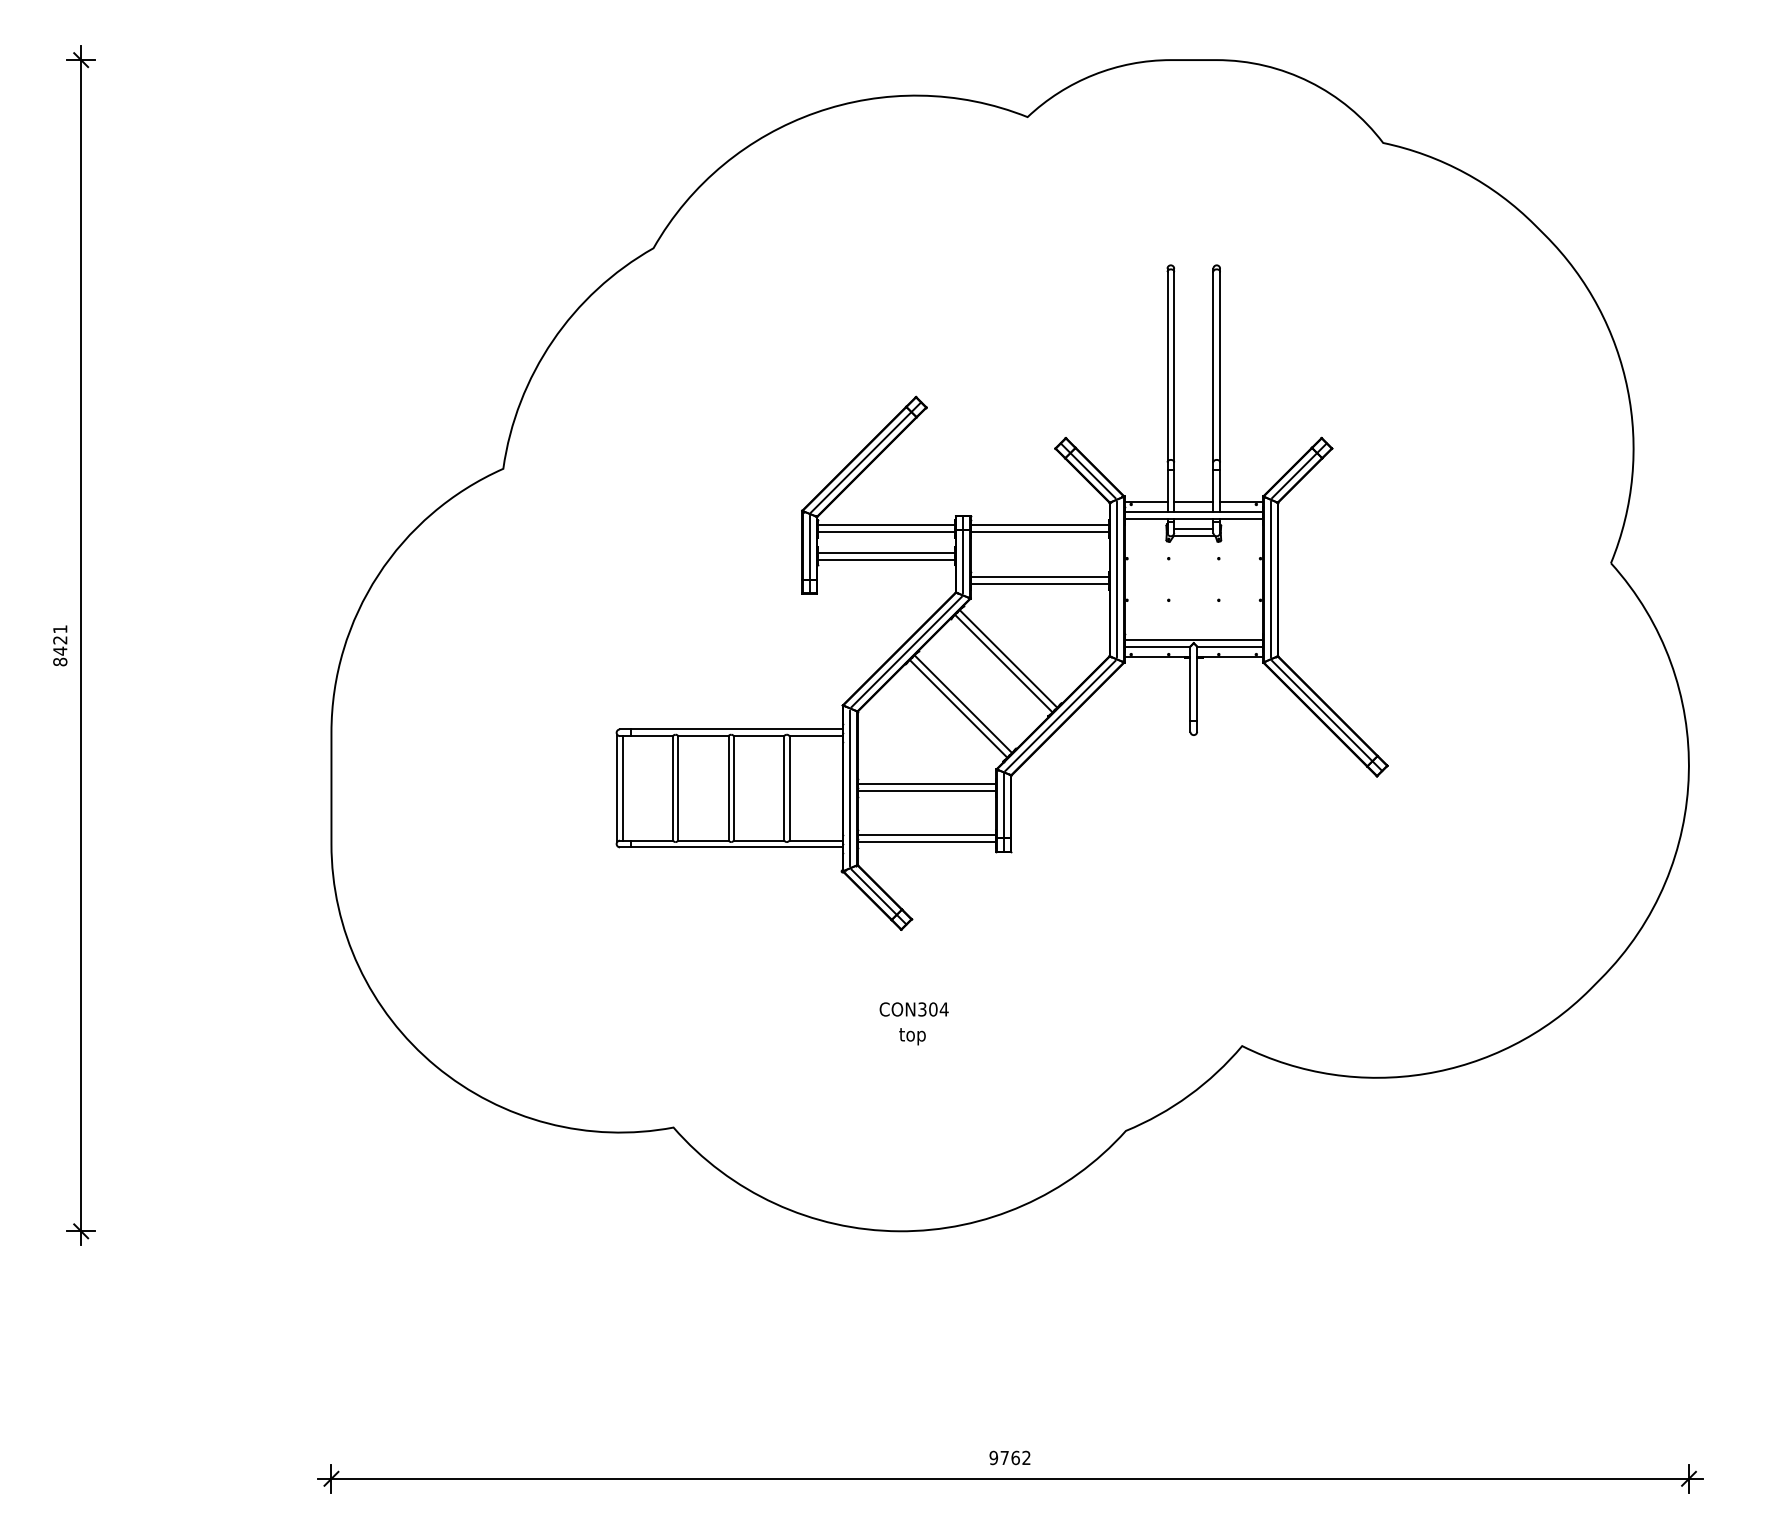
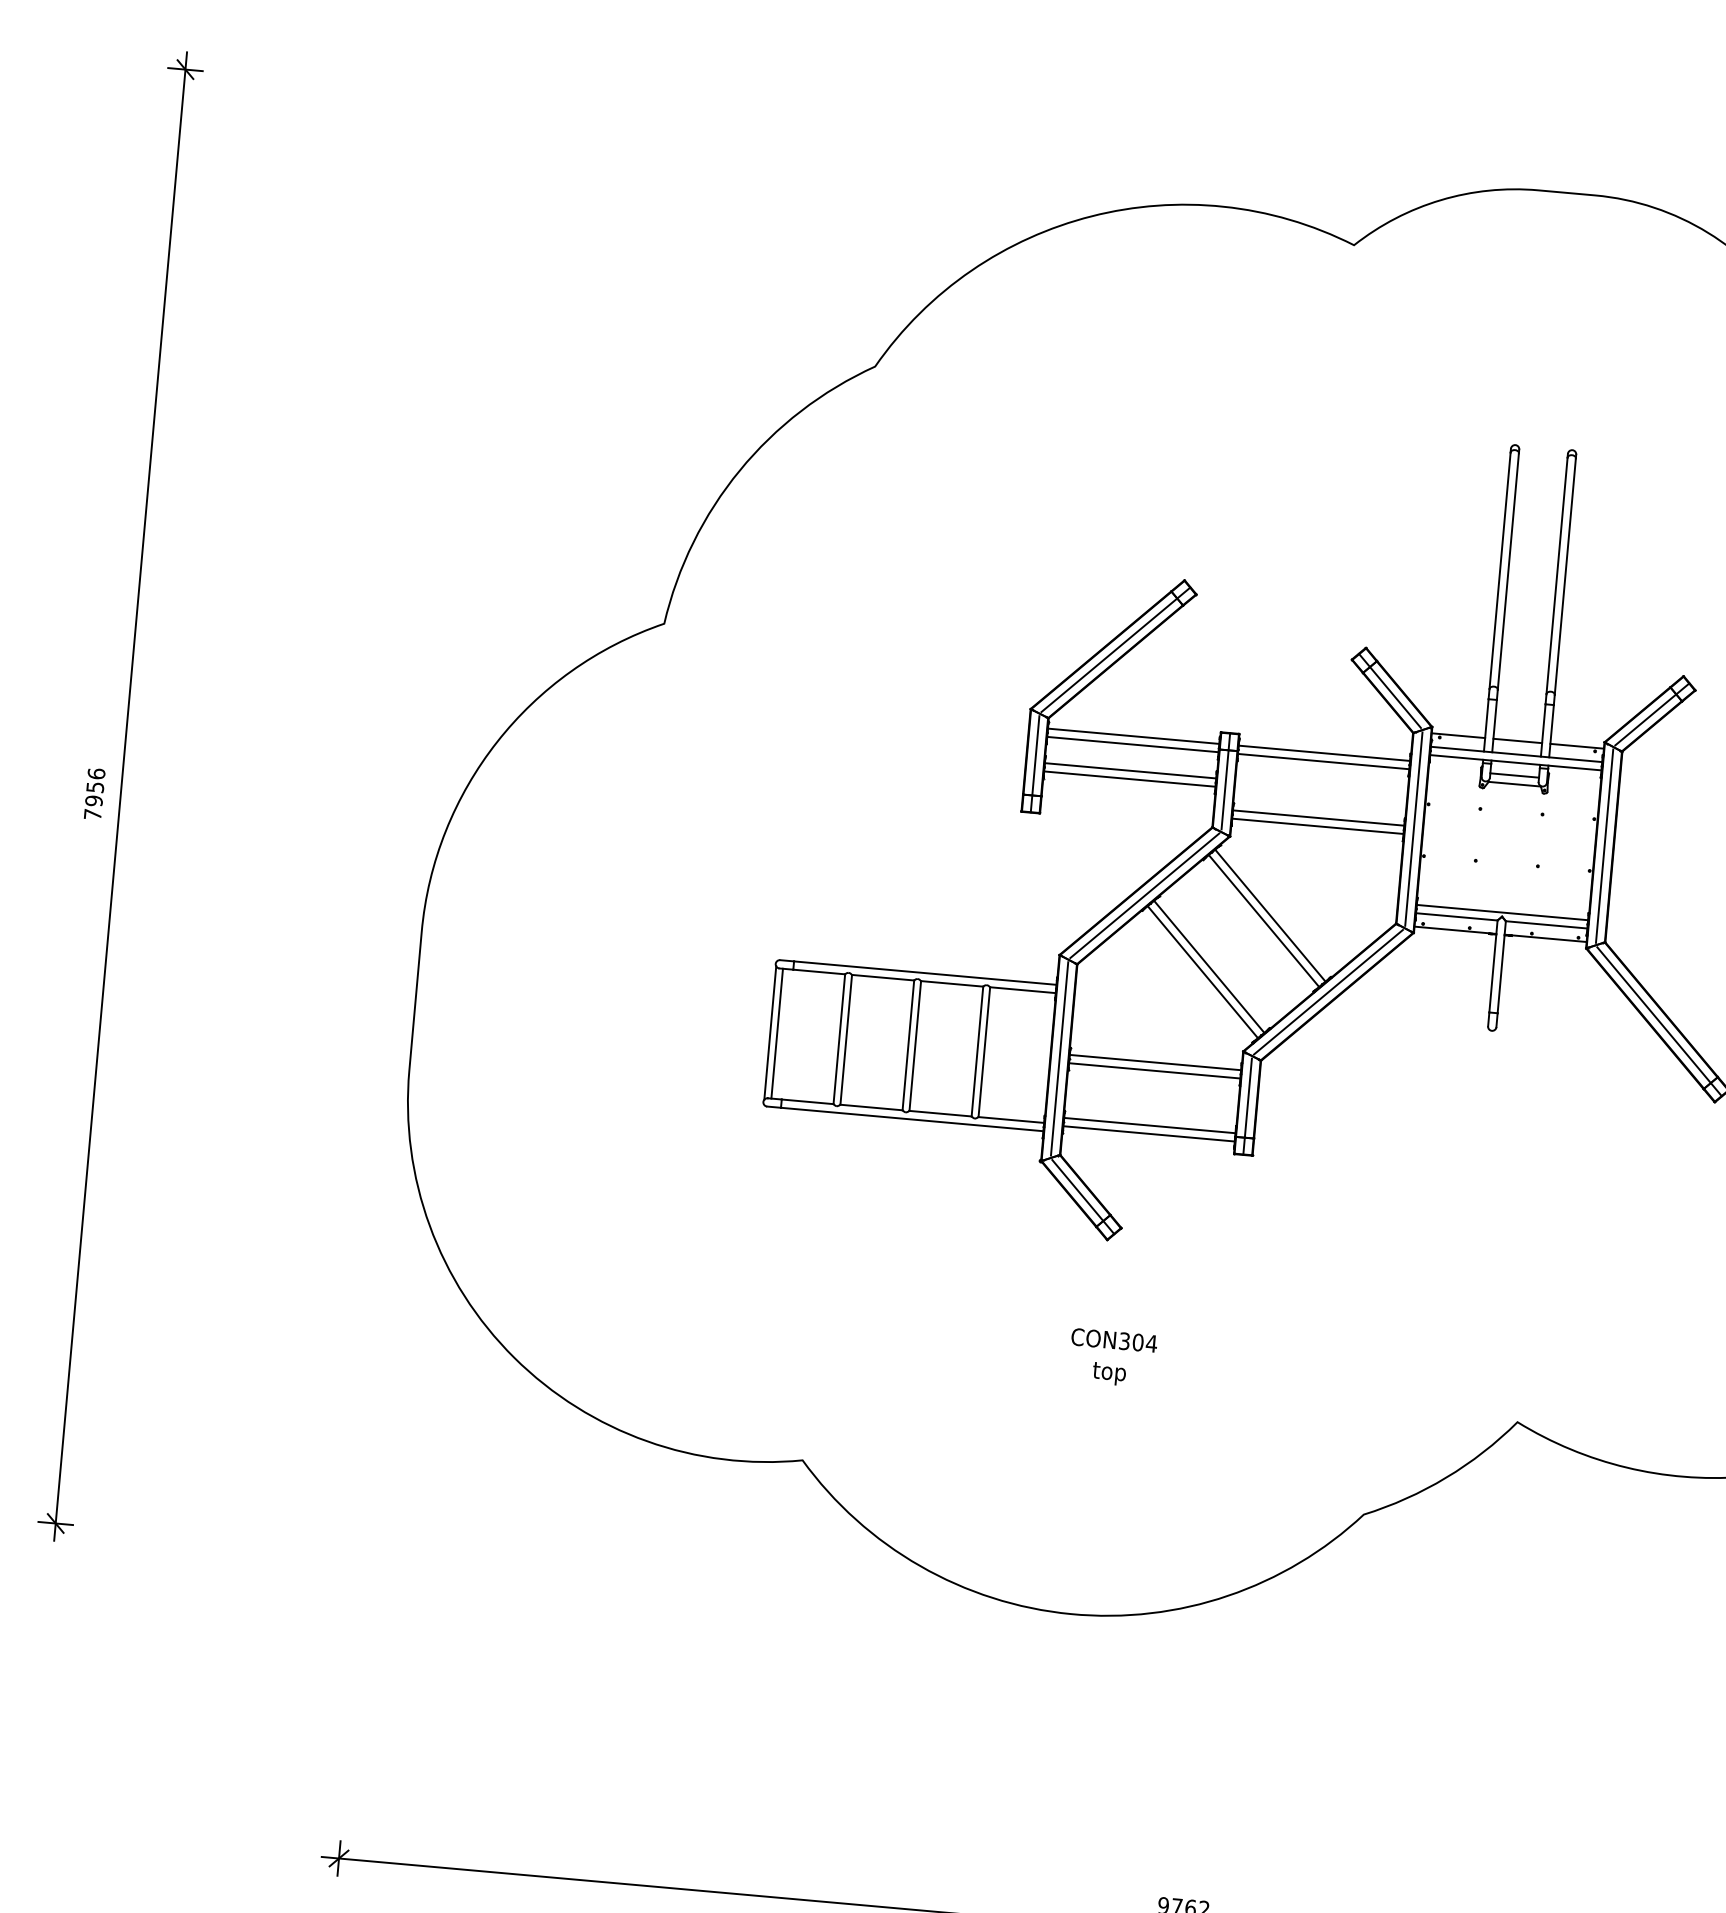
text: (60, 645) -> (94, 794), 8421 -> 7956

